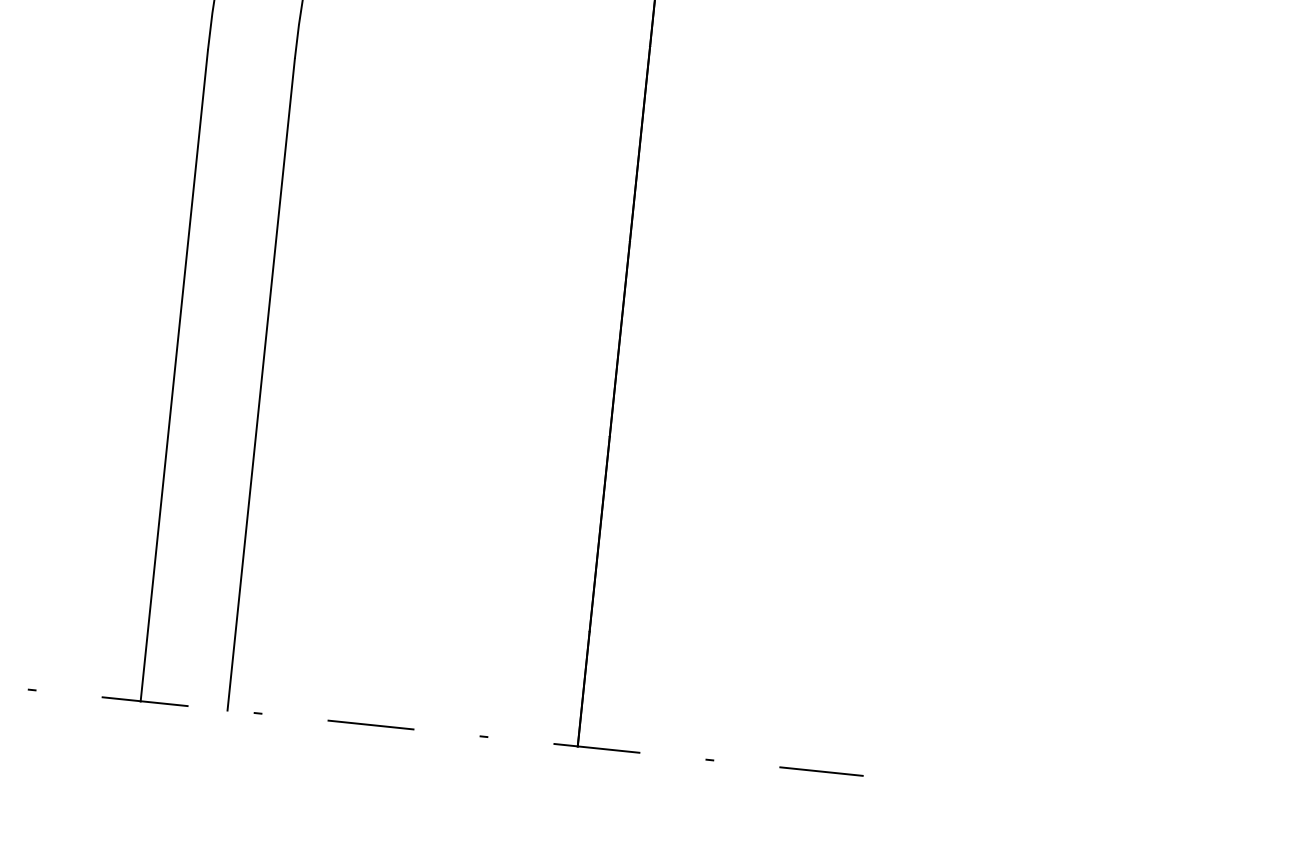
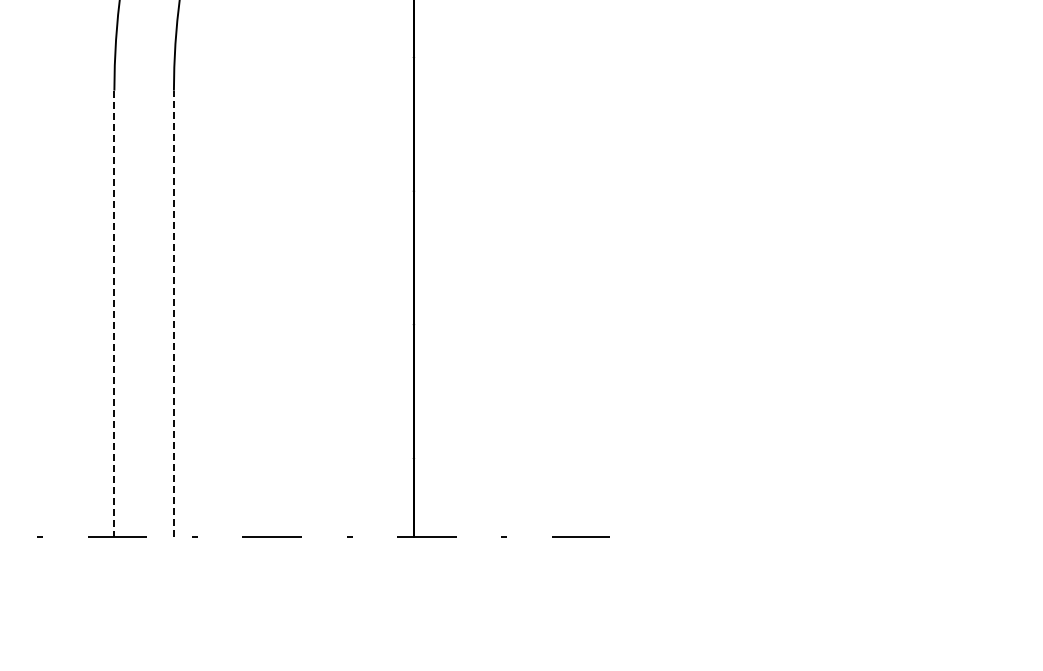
line: (174, 376) -> (114, 314), solid -> dashed
line: (260, 384) -> (173, 313), solid -> dashed

